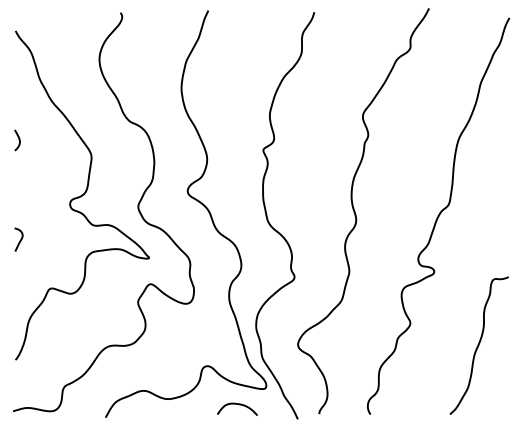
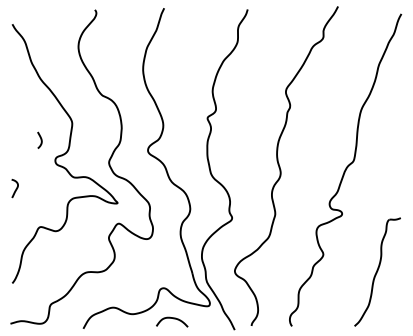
curve: (18, 140) -> (40, 140), moved
curve: (238, 405) -> (173, 319), moved

